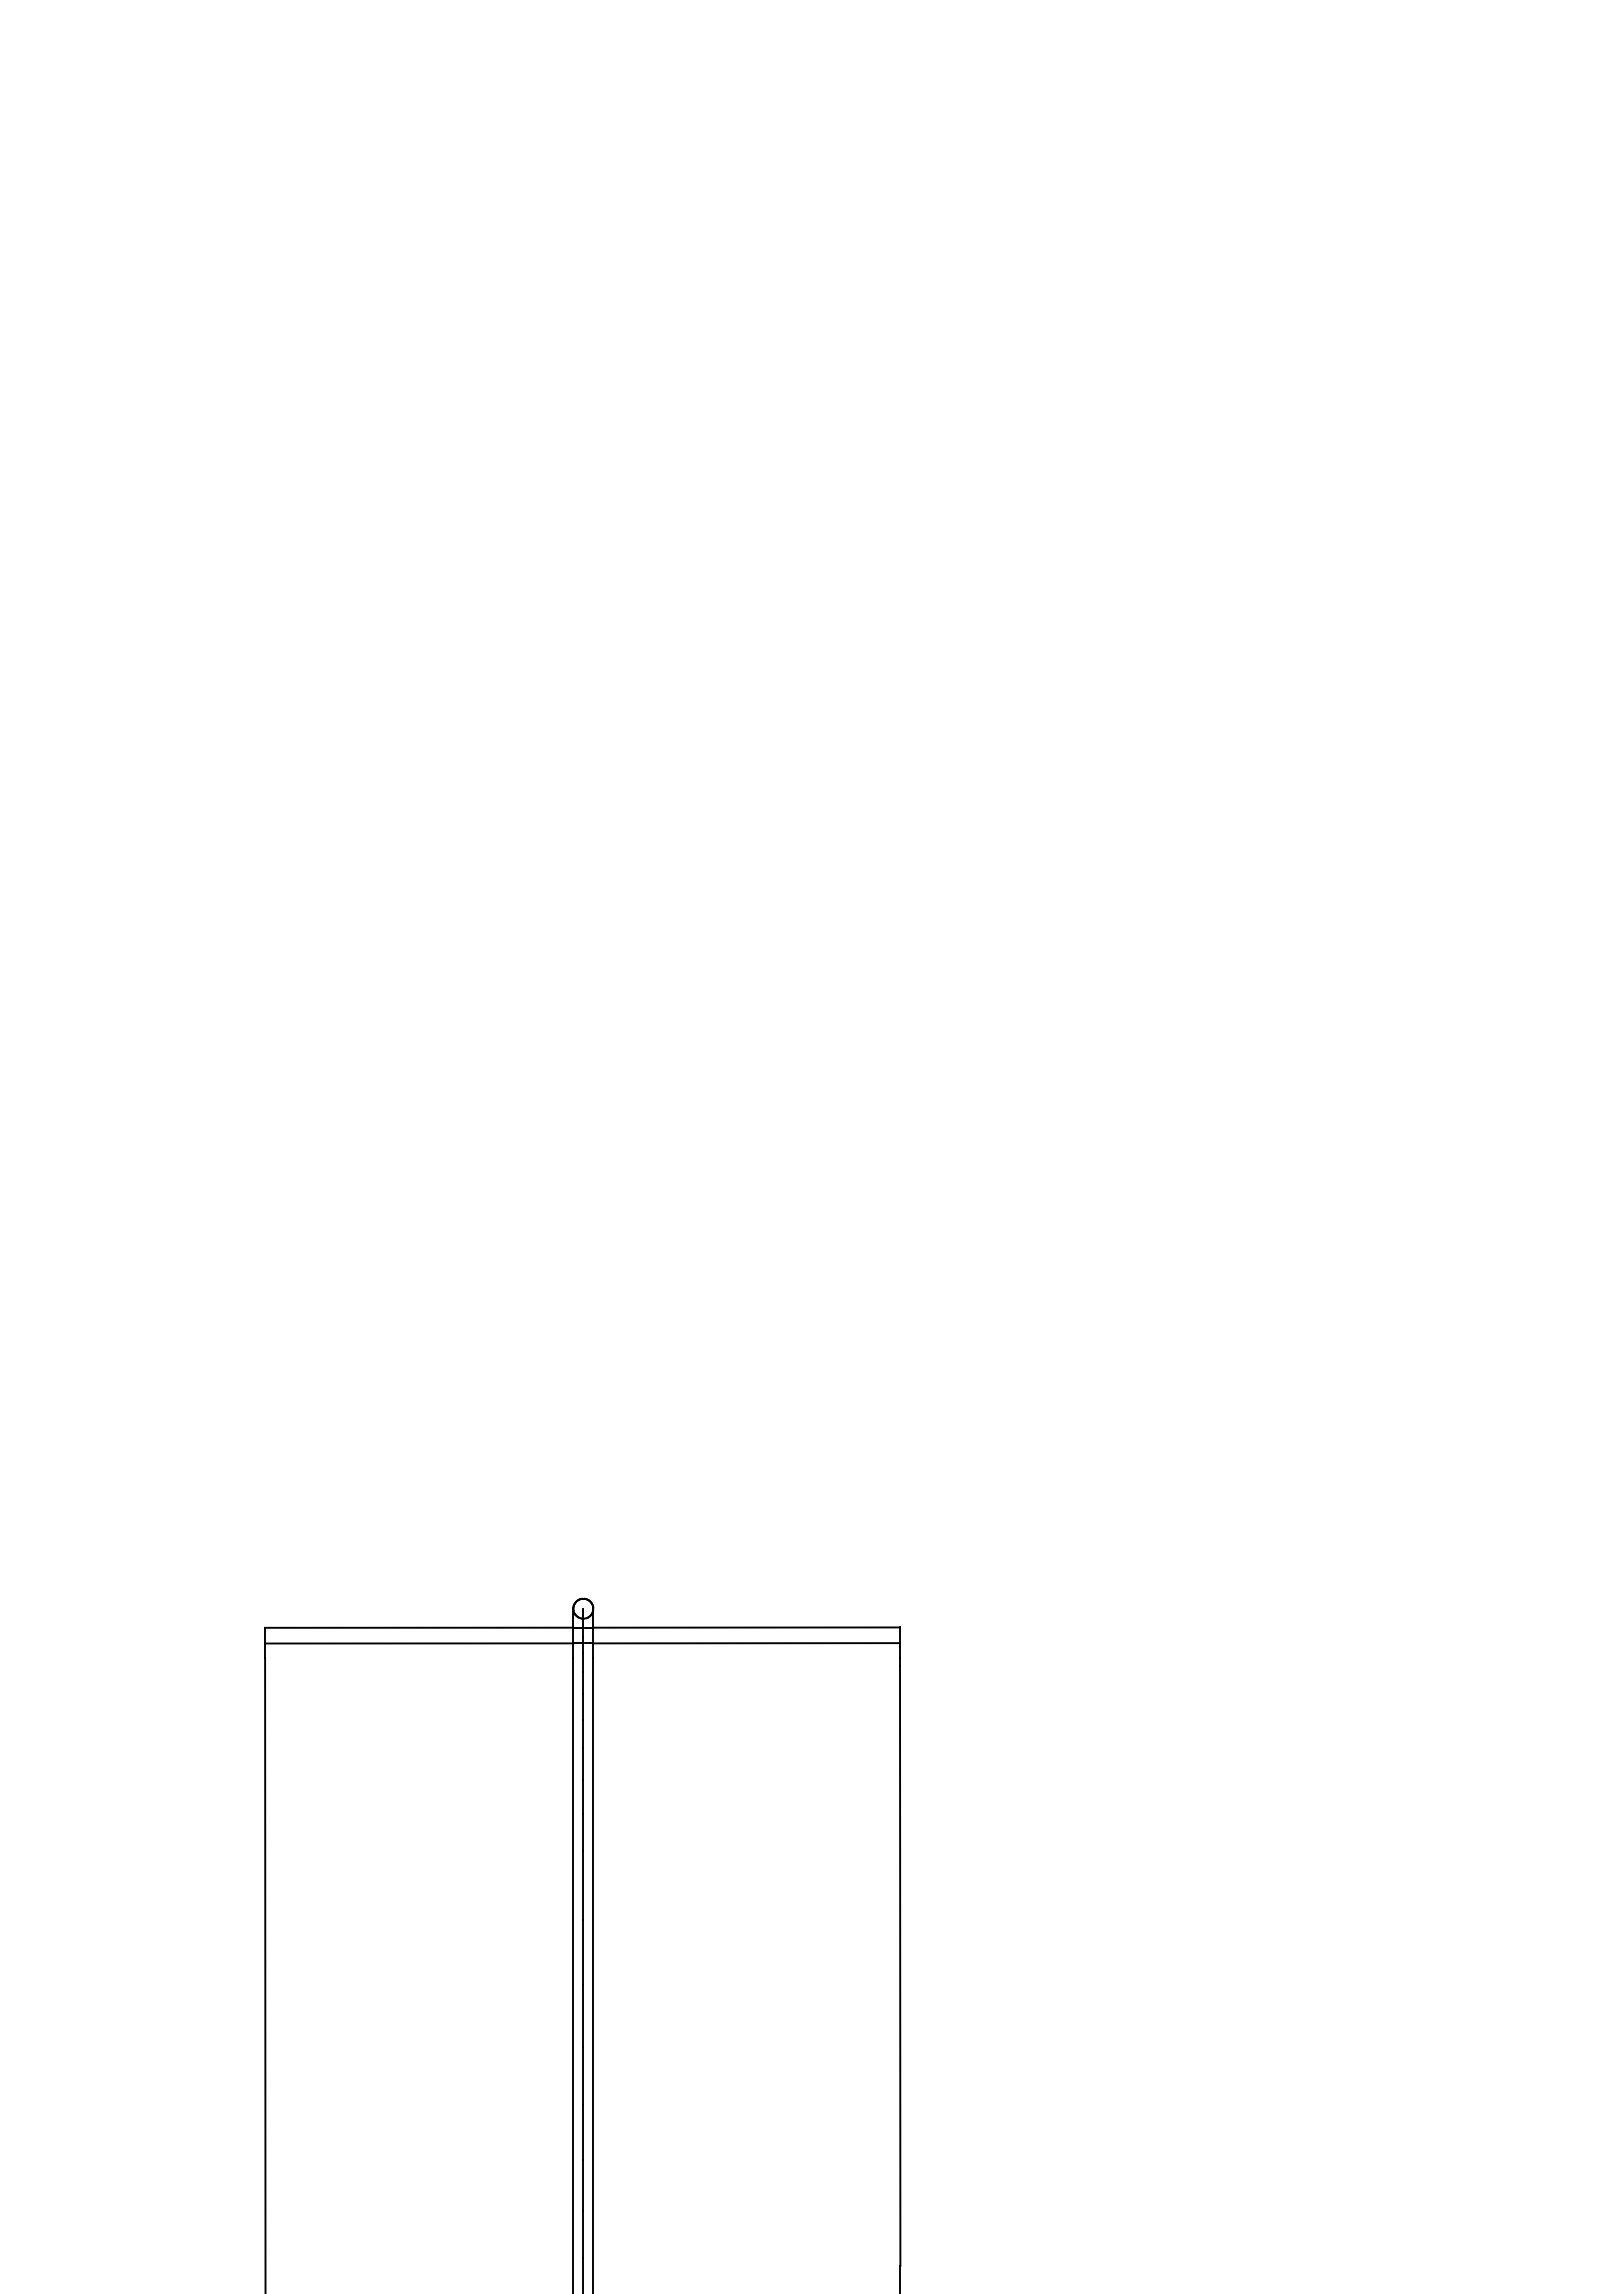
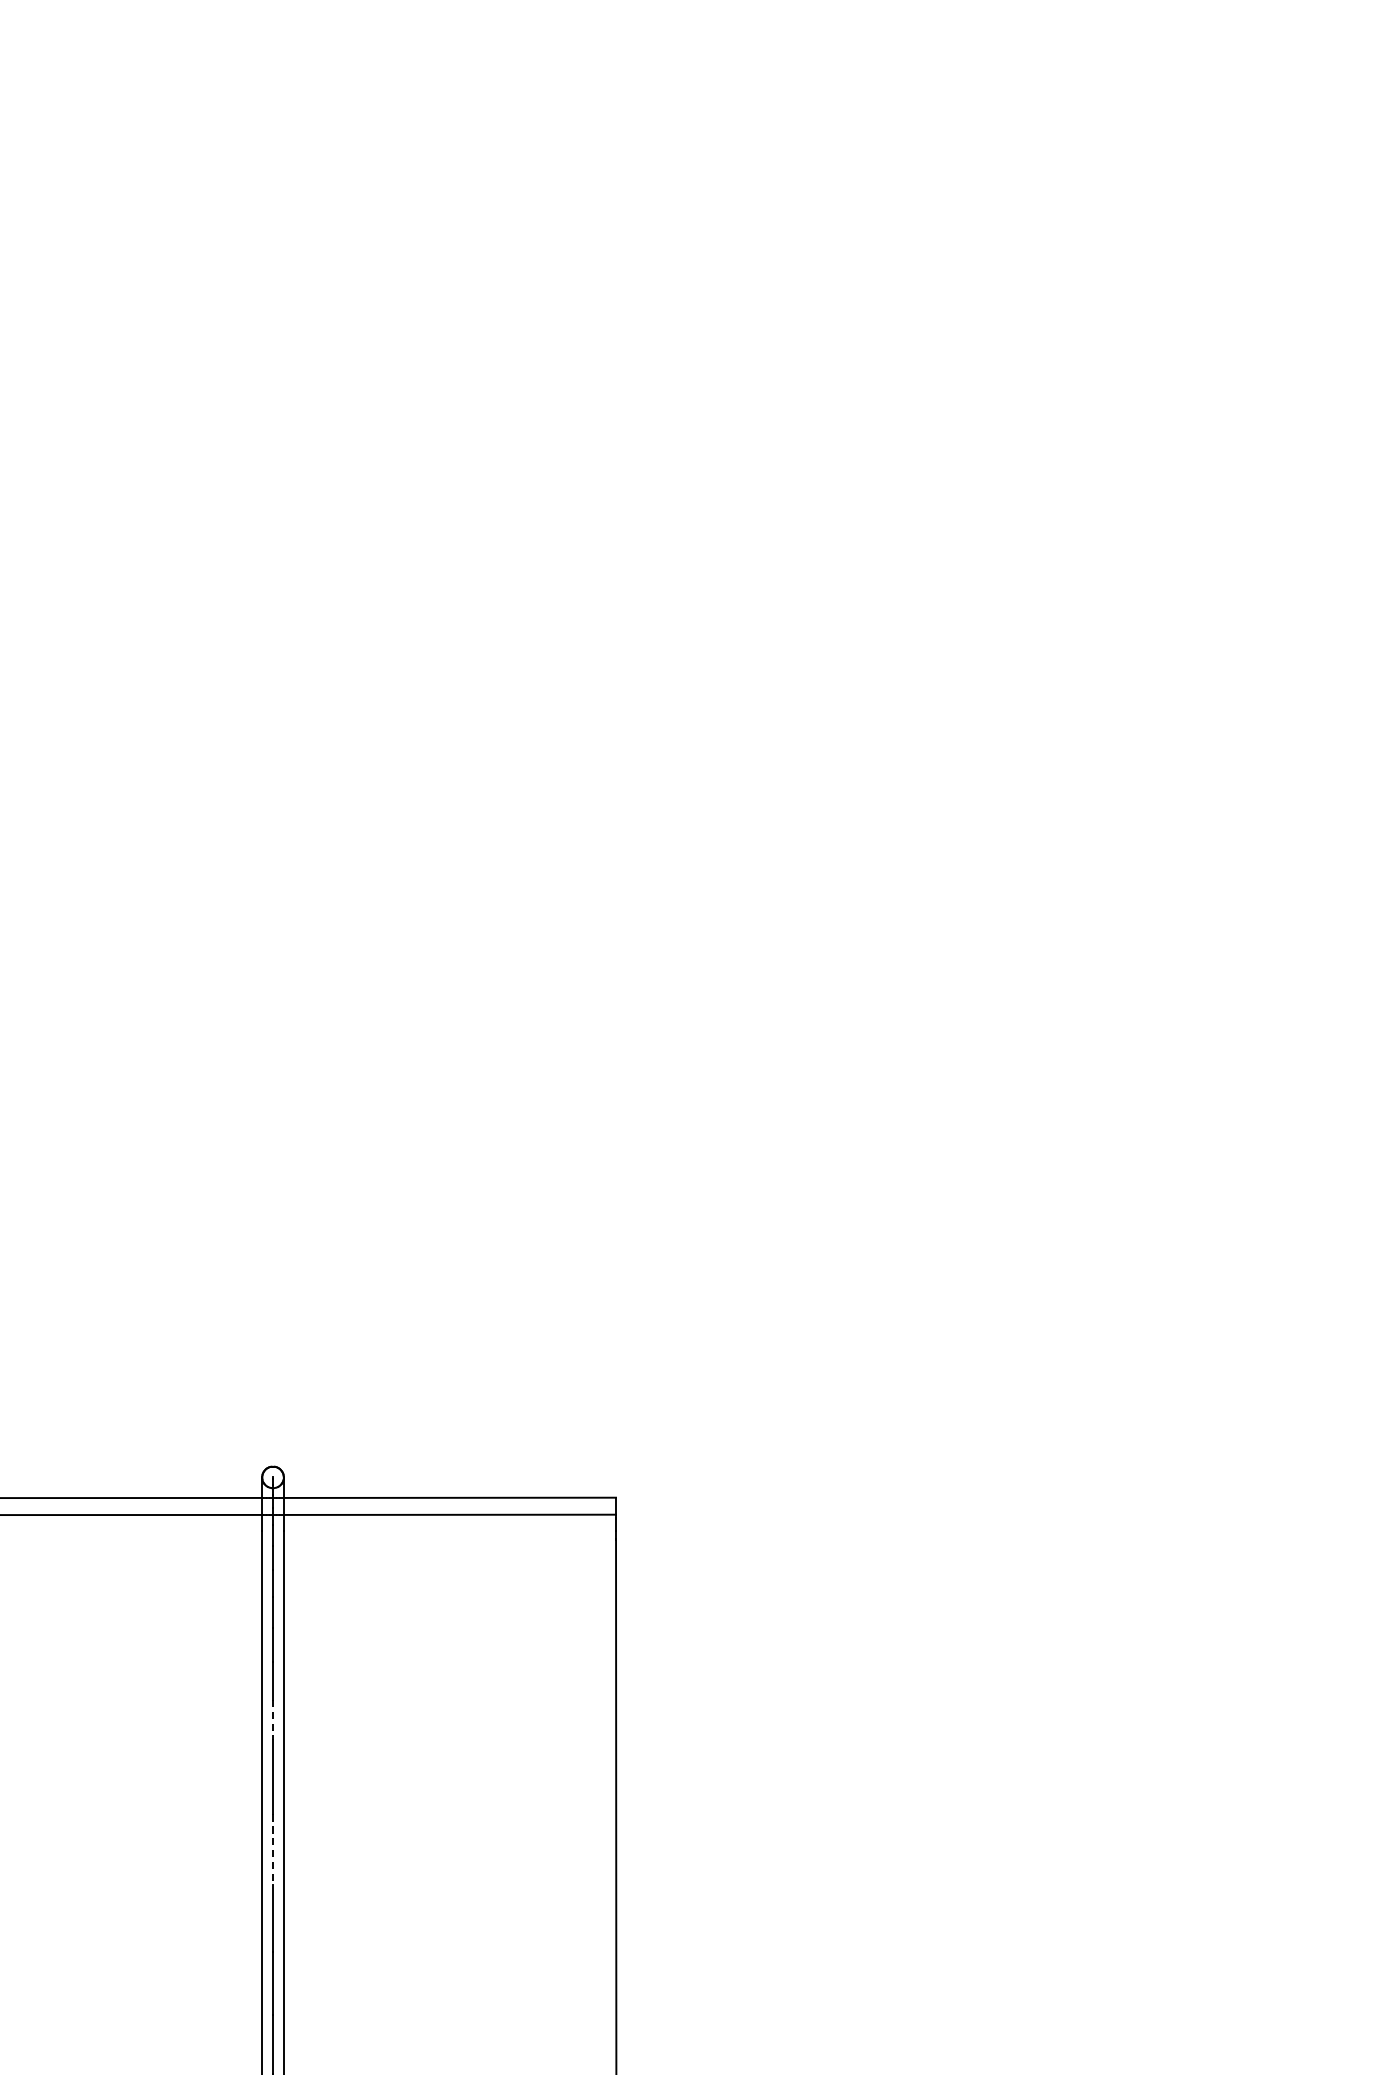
line: (583, 1832) -> (273, 1719), solid -> dashed
line: (583, 1952) -> (273, 1849), solid -> dashed

